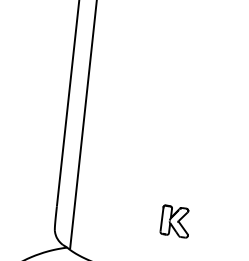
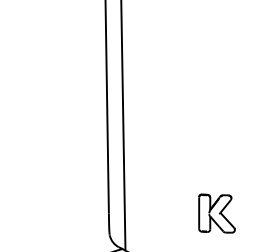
part: (175, 221) -> (216, 213), size x1.43

